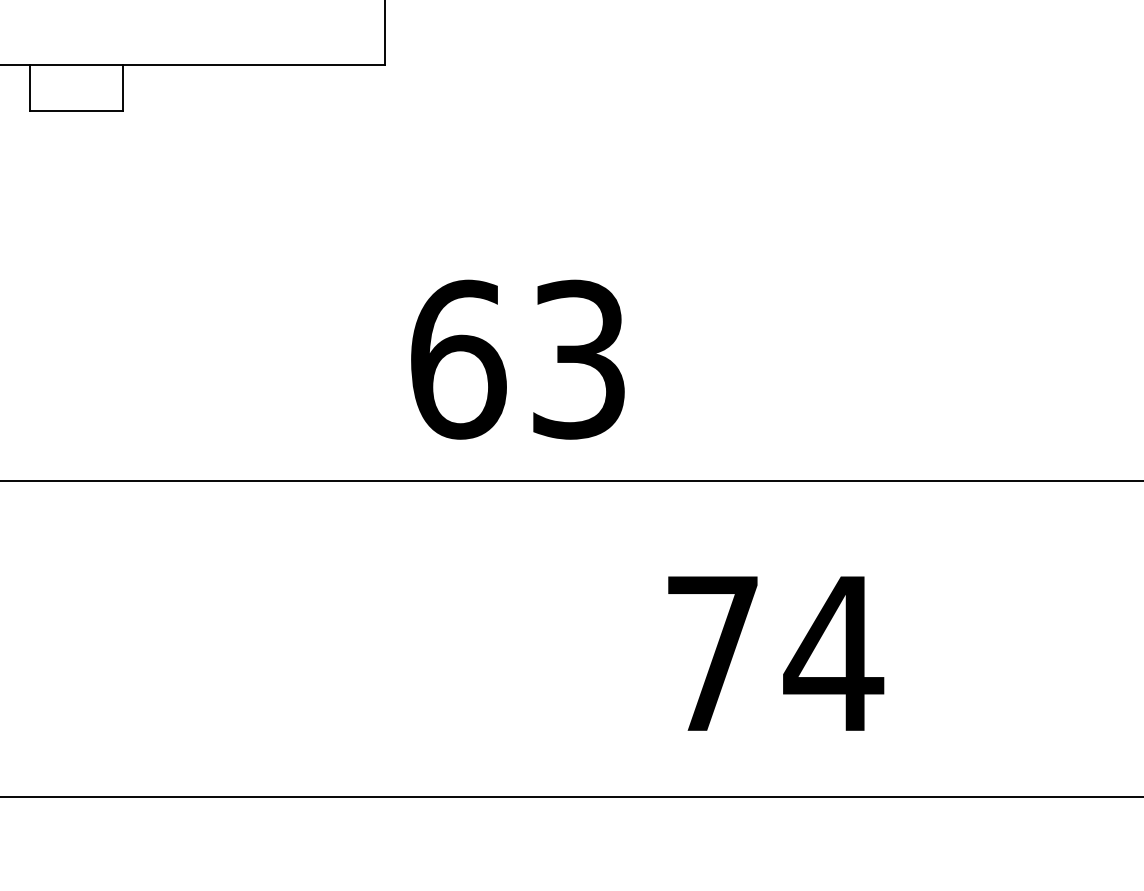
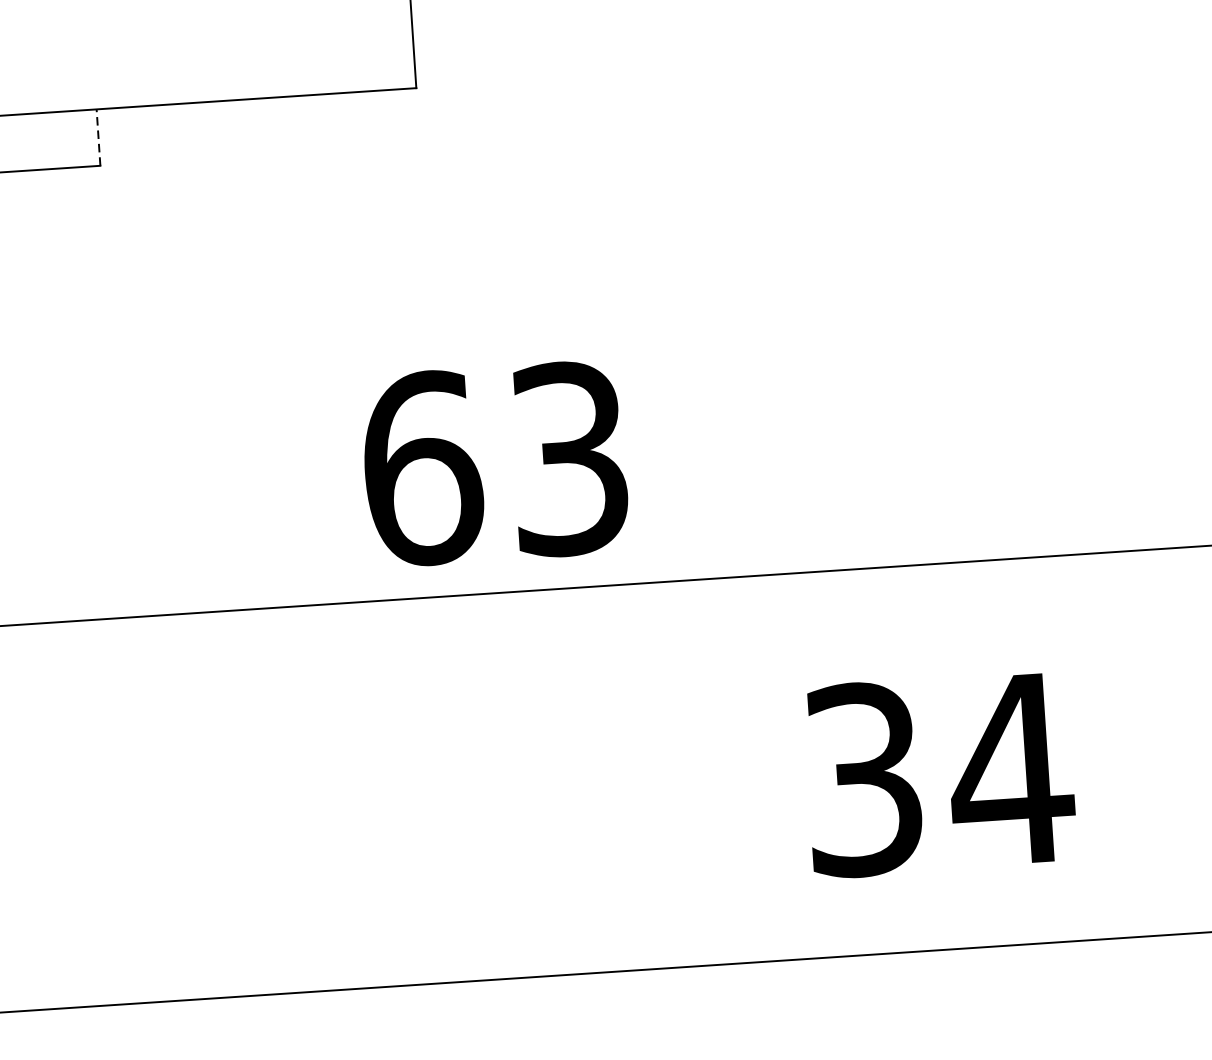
line: (122, 87) -> (98, 137), solid -> dashed
text: (517, 359) -> (494, 463), moved
text: (712, 653) -> (863, 779), 74 -> 34

